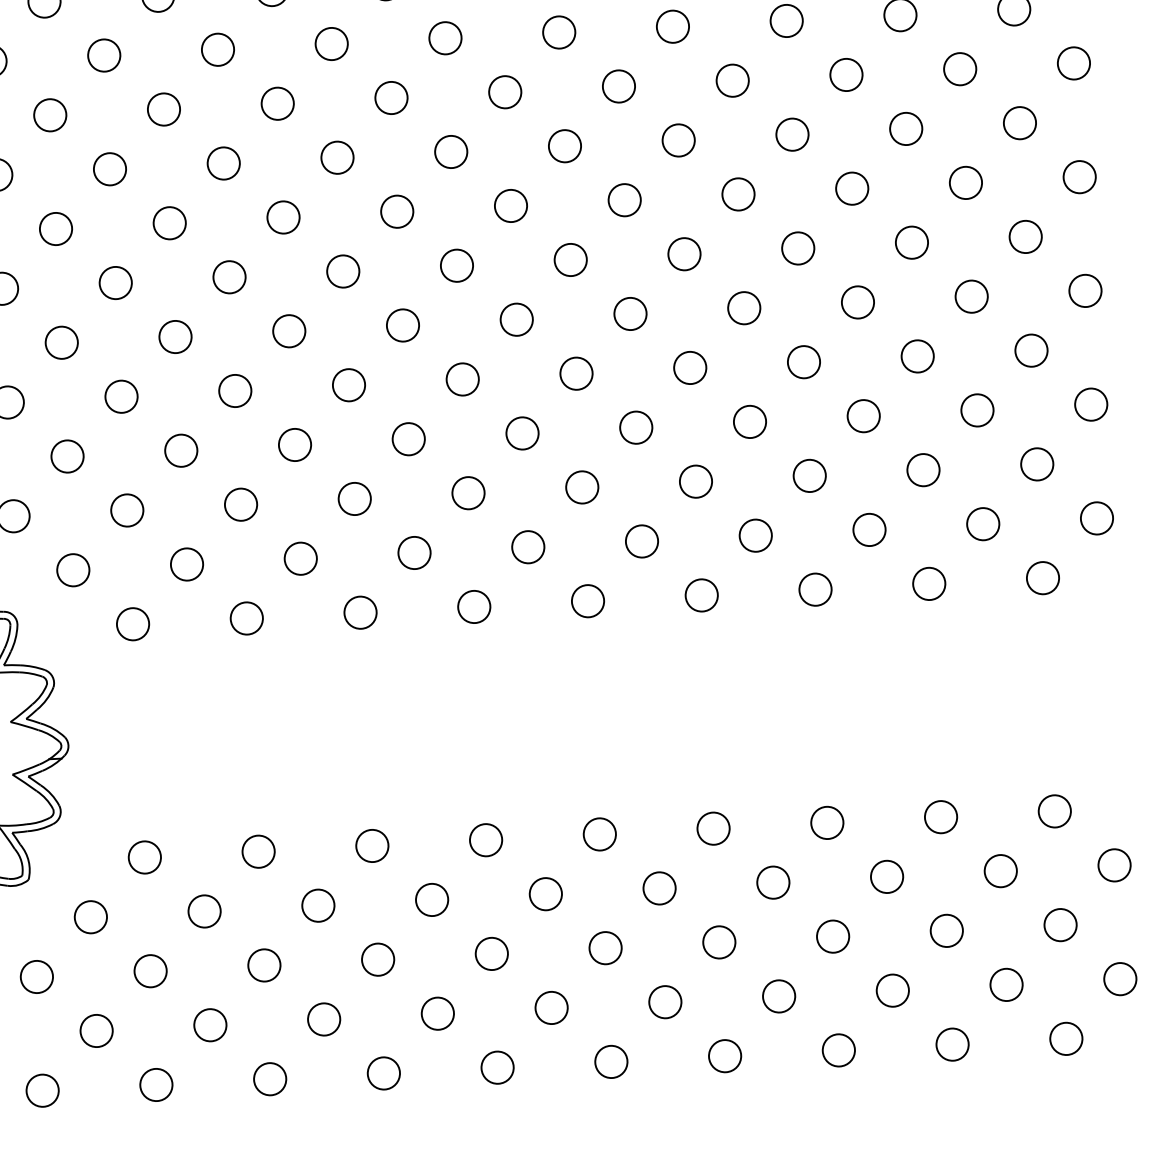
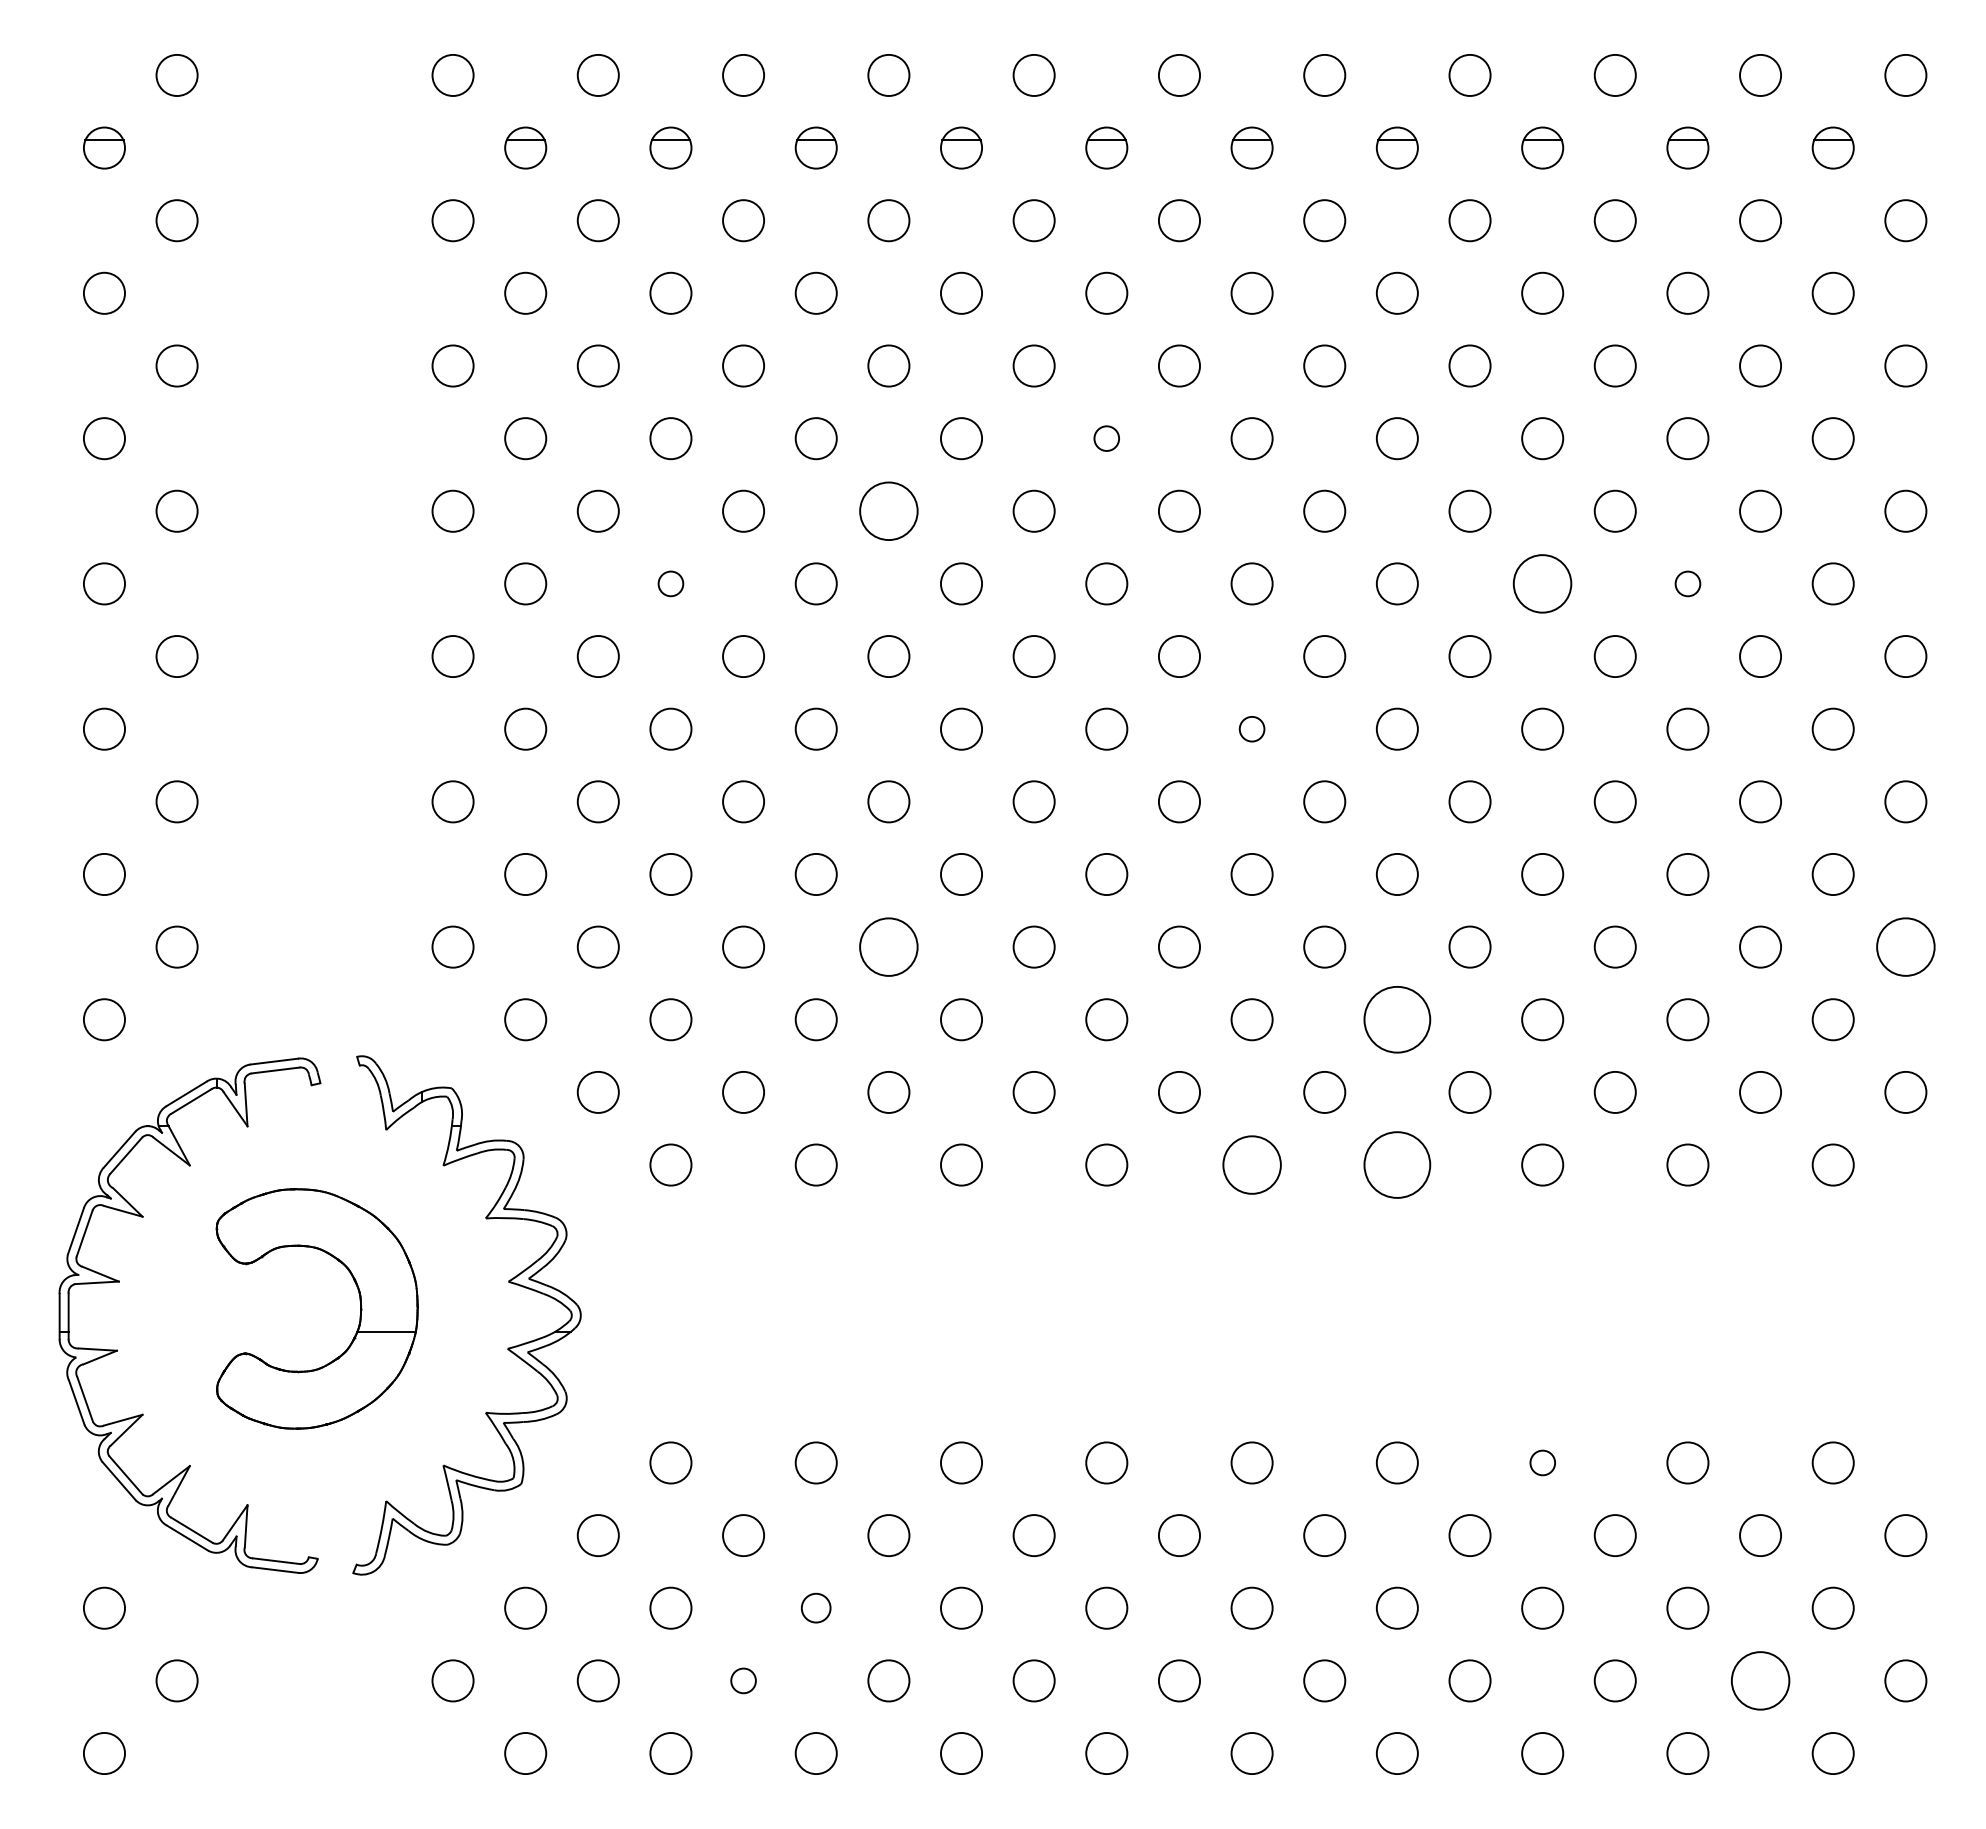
circle: (445, 38) -> (1106, 438), size x0.6
circle: (277, 103) -> (888, 510), size x1.4
circle: (905, 128) -> (1687, 583), size x0.6
circle: (792, 134) -> (1542, 583), size x1.4
circle: (109, 168) -> (670, 583), size x0.6
circle: (570, 259) -> (1251, 728), size x0.6
circle: (1090, 404) -> (1905, 946), size x1.4
circle: (294, 444) -> (888, 946), size x1.4
circle: (695, 481) -> (1396, 1019), size x1.6
circle: (701, 595) -> (1396, 1164), size x1.6
circle: (587, 600) -> (1251, 1164), size x1.4
circle: (827, 822) -> (1542, 1462), size x0.6
circle: (263, 964) -> (815, 1607), size x0.7
circle: (1006, 984) -> (1760, 1680), size x1.4
circle: (210, 1024) -> (743, 1680), size x0.6

